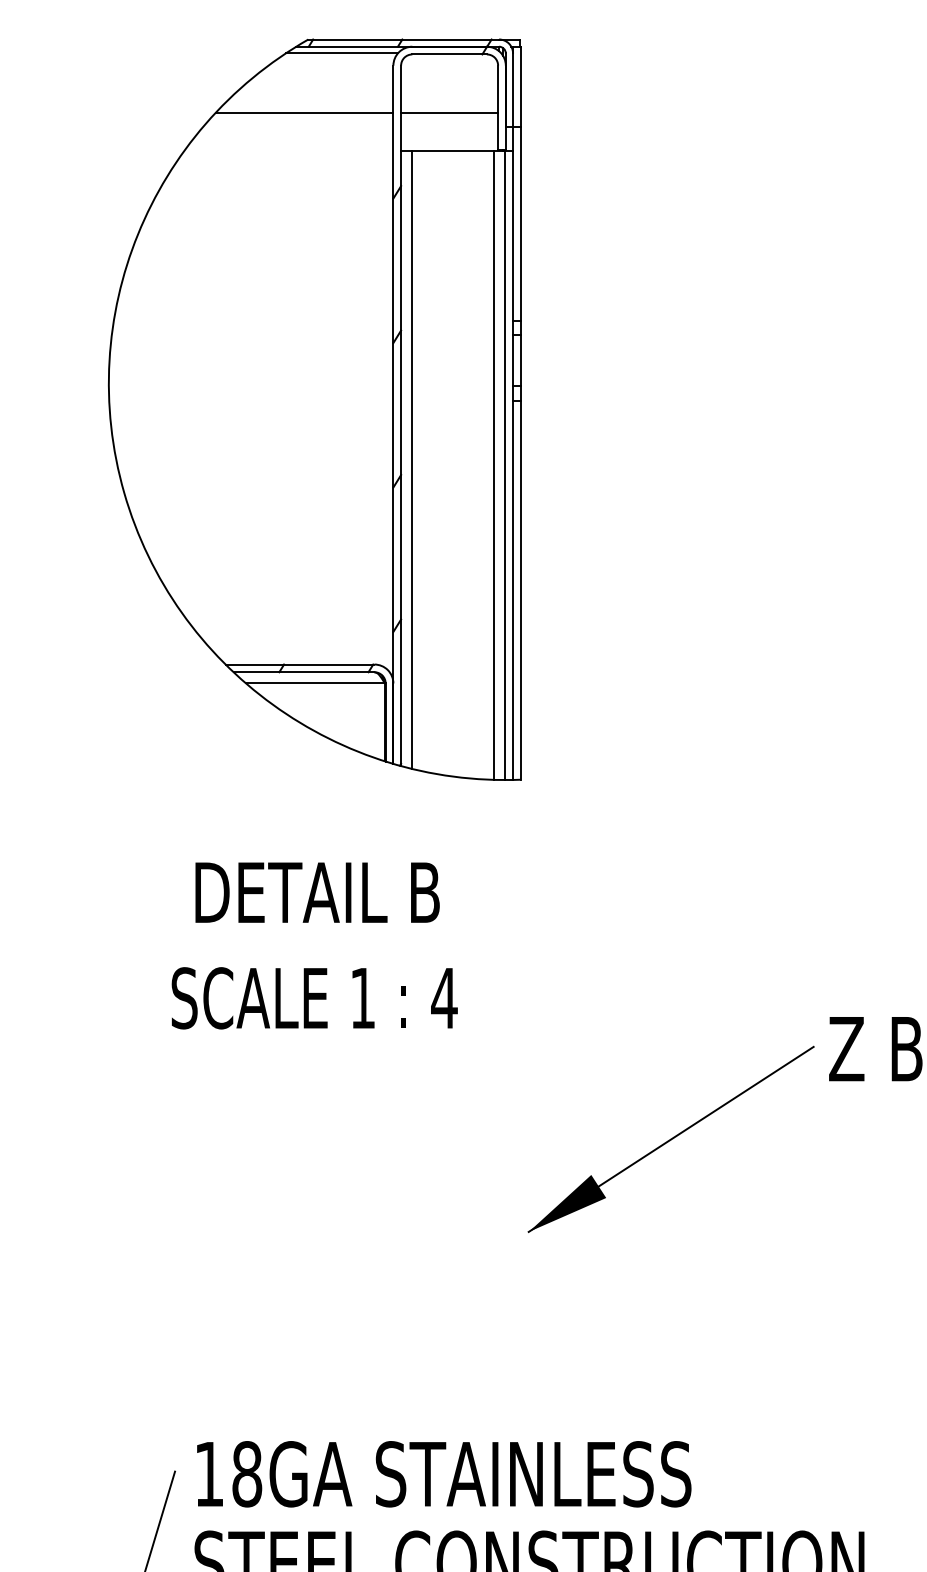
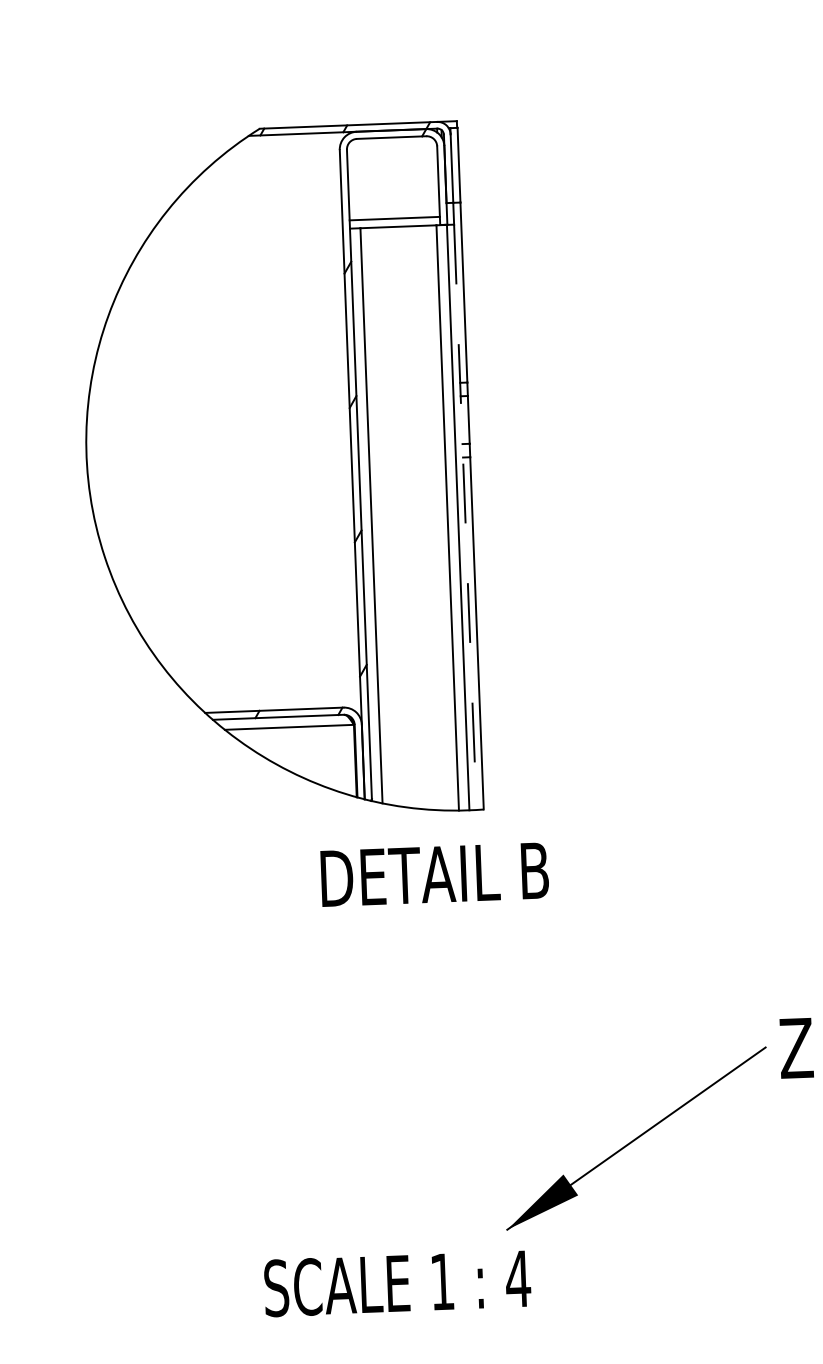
line: (341, 53) -> (291, 140), removed
line: (304, 112) -> (258, 196), removed
line: (449, 112) -> (394, 218), moved
line: (513, 465) -> (465, 517), solid -> dashed
text: (317, 892) -> (434, 874), moved
text: (314, 998) -> (397, 1283), moved

